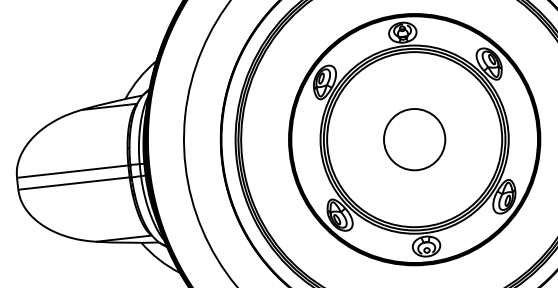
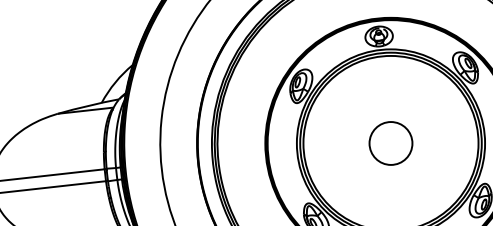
circle: (414, 139) -> (390, 143), size x0.7

